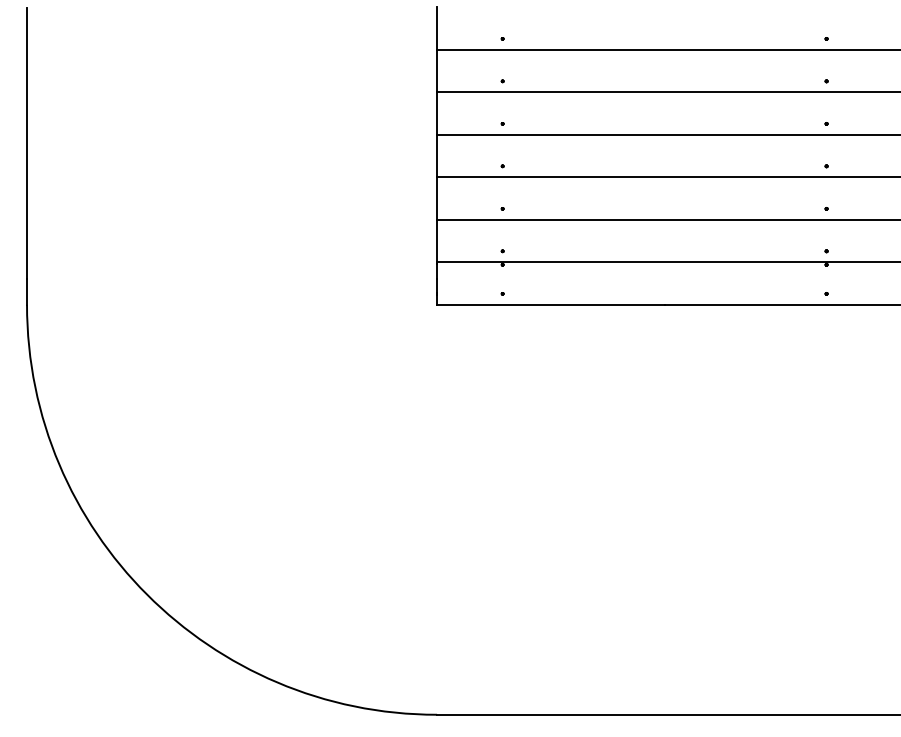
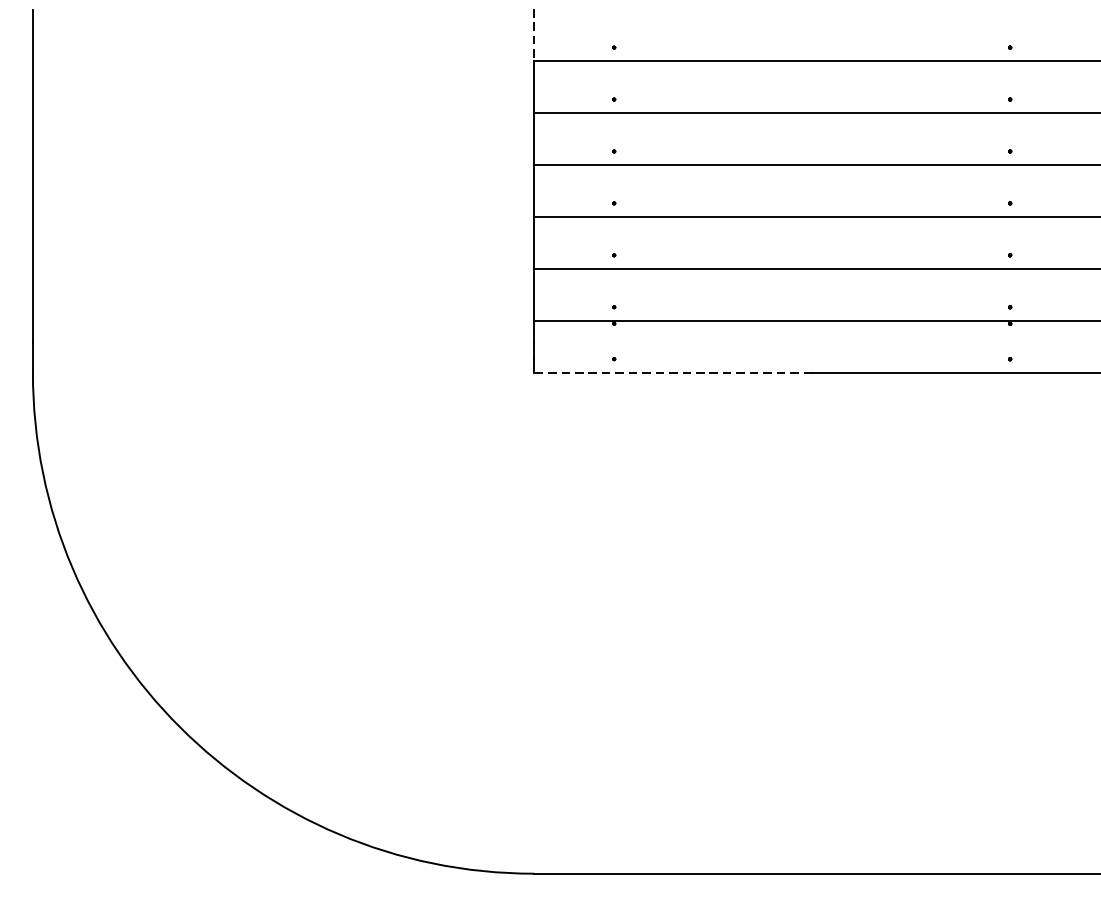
line: (437, 29) -> (534, 36), solid -> dashed
line: (550, 304) -> (672, 372), solid -> dashed

